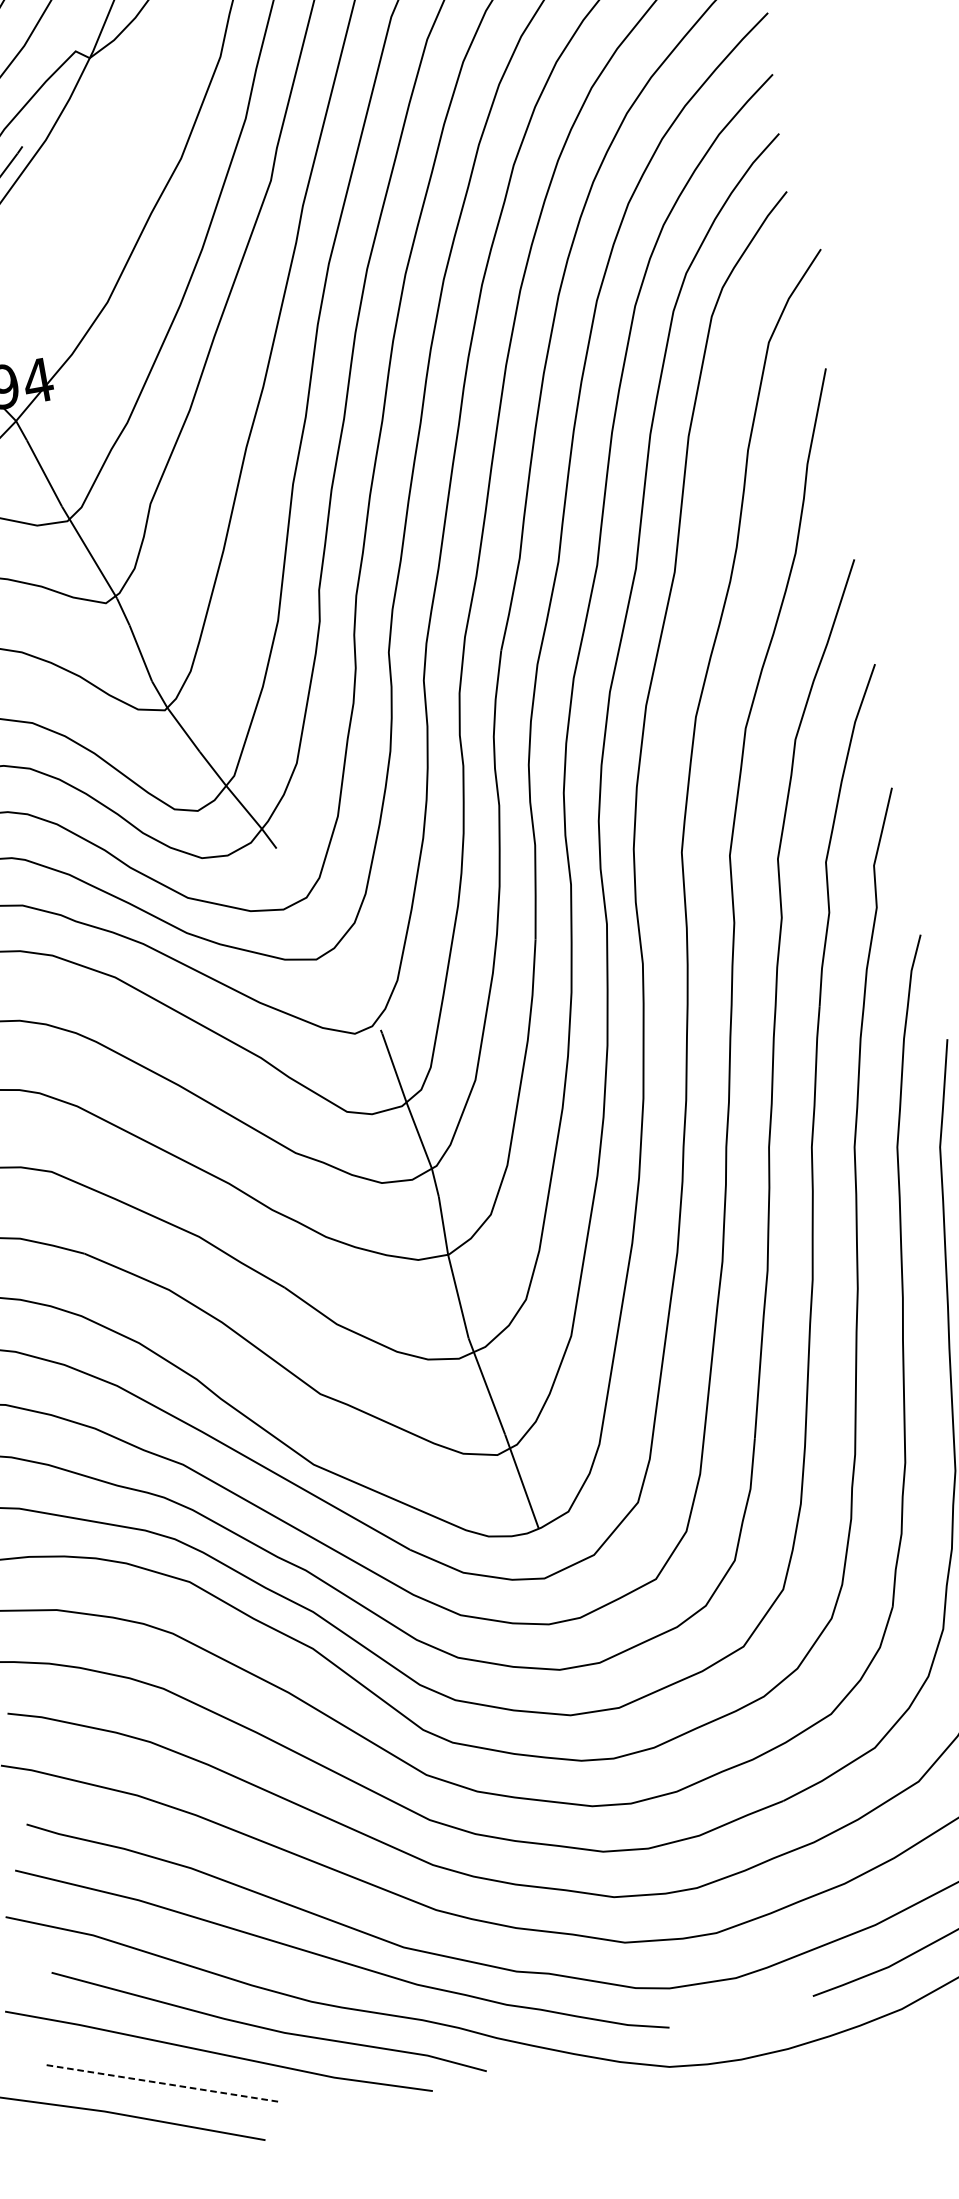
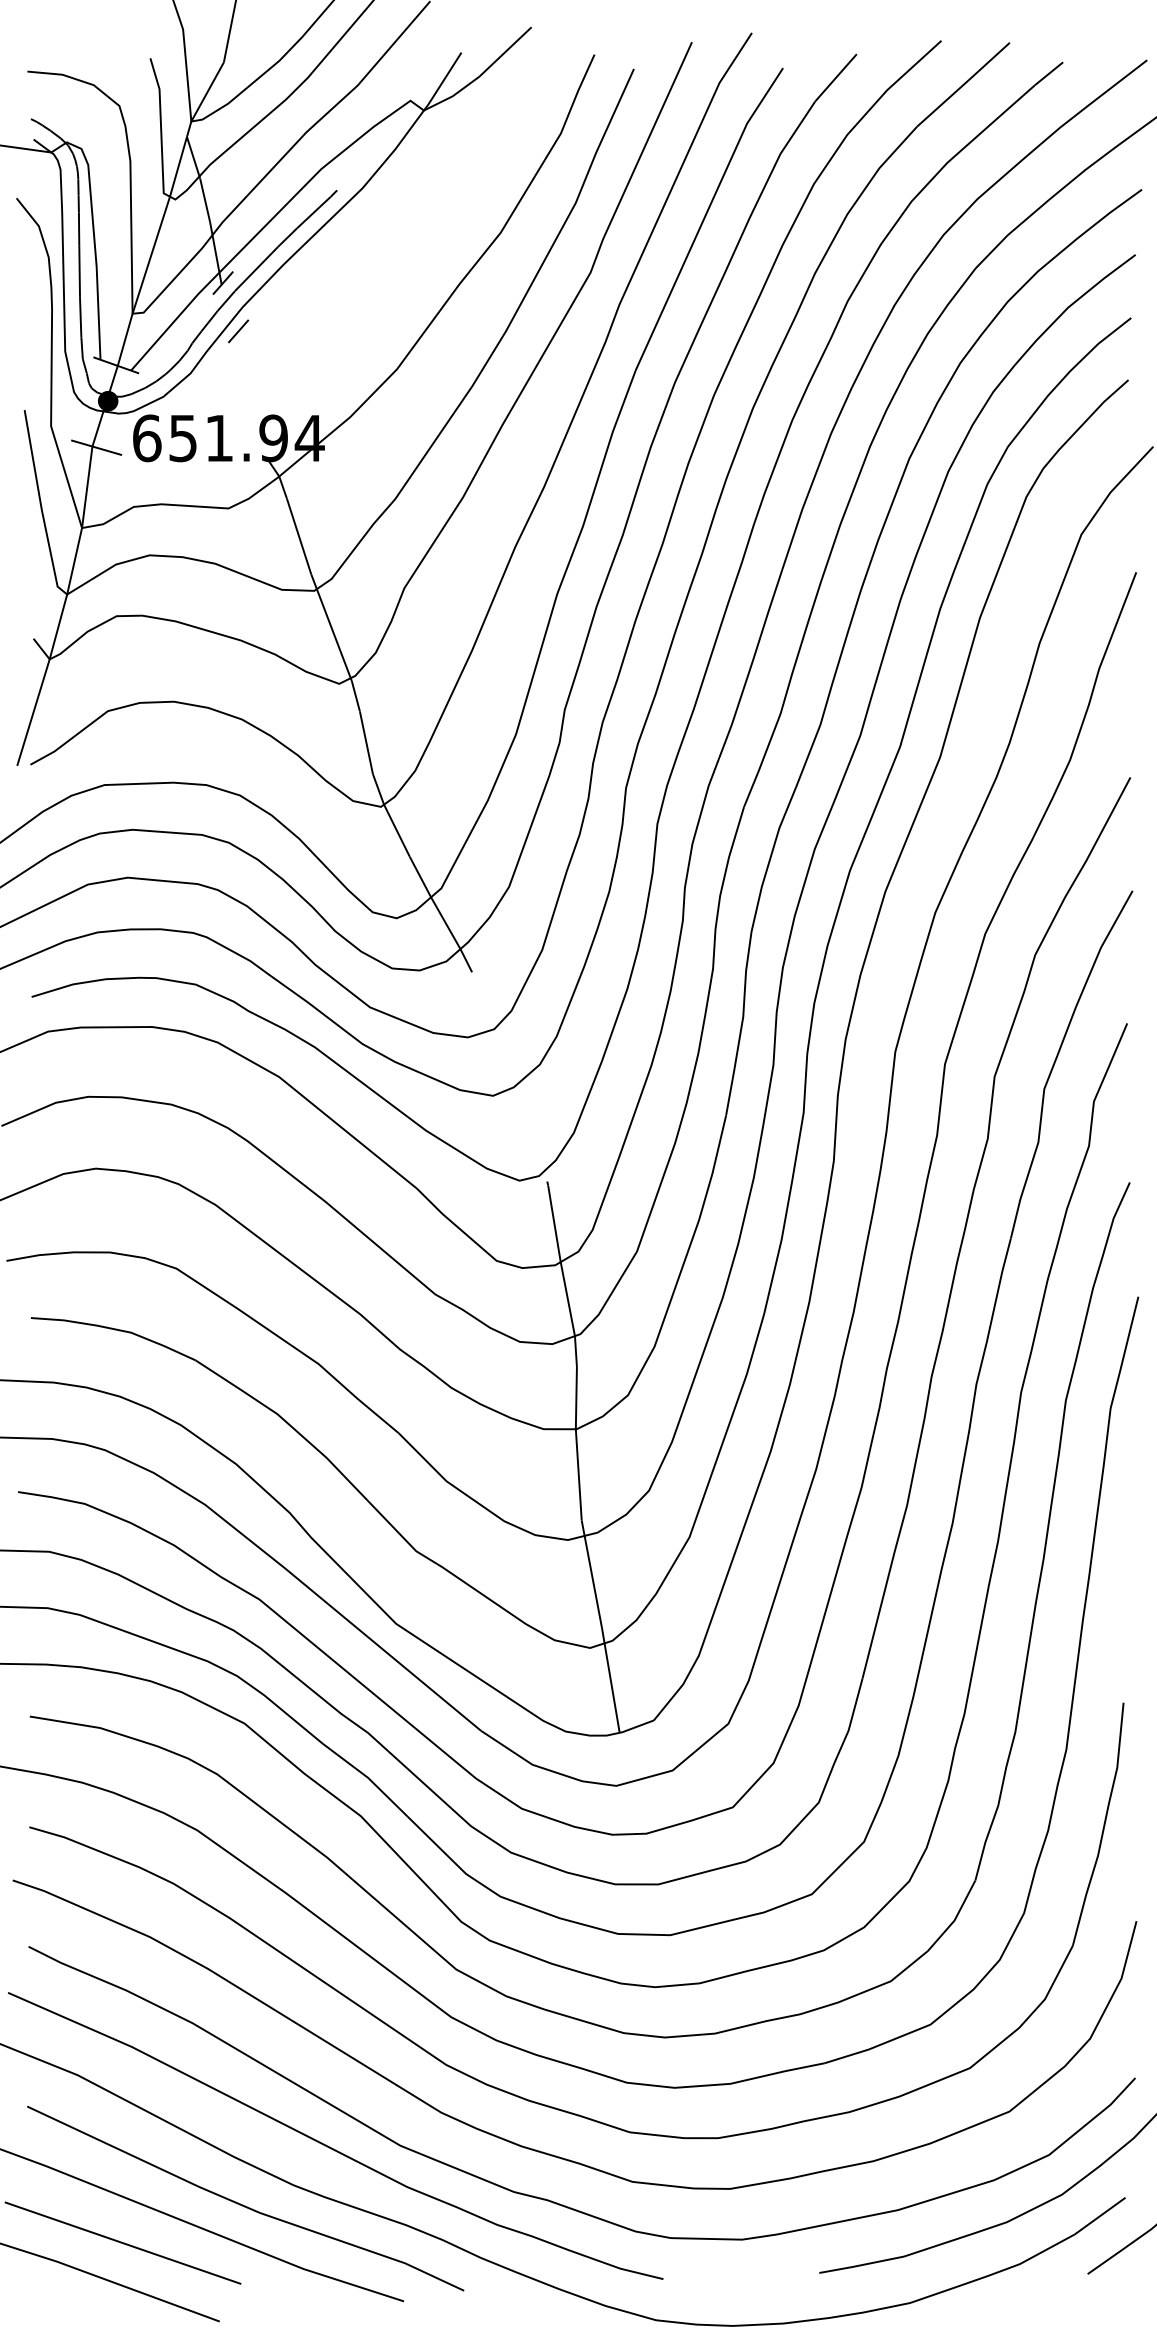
line: (163, 2083) -> (123, 2243), dashed -> solid

